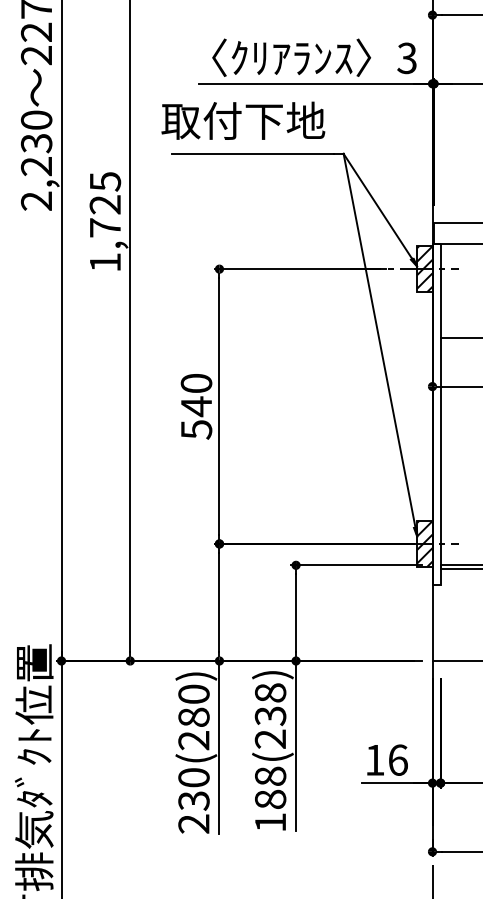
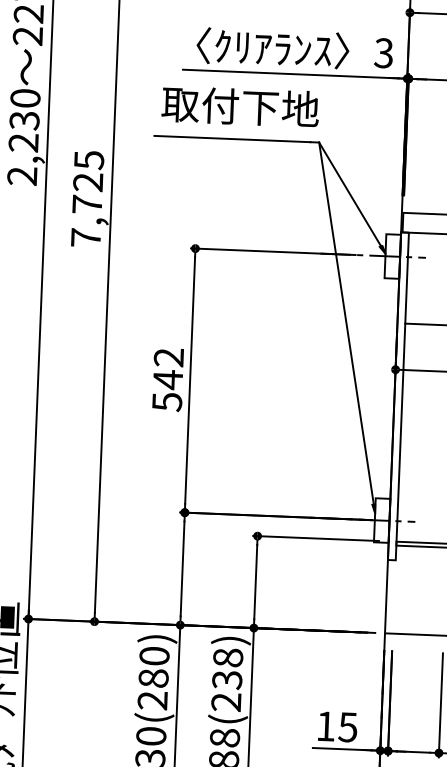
text: (243, 120) -> (240, 106), moved
text: (105, 262) -> (86, 237), 1,725 -> 7,725
hatch: (424, 269) -> (392, 256), removed
text: (196, 383) -> (168, 357), 540 -> 542
hatch: (424, 543) -> (381, 520), removed
text: (397, 759) -> (347, 726), 16 -> 15

